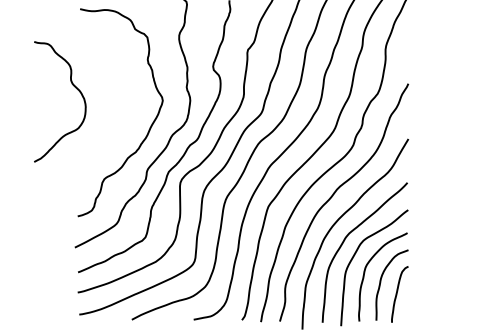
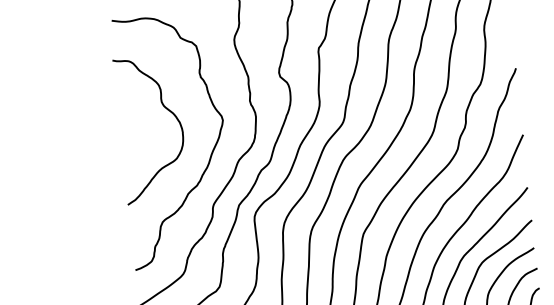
curve: (74, 87) -> (166, 110), moved

